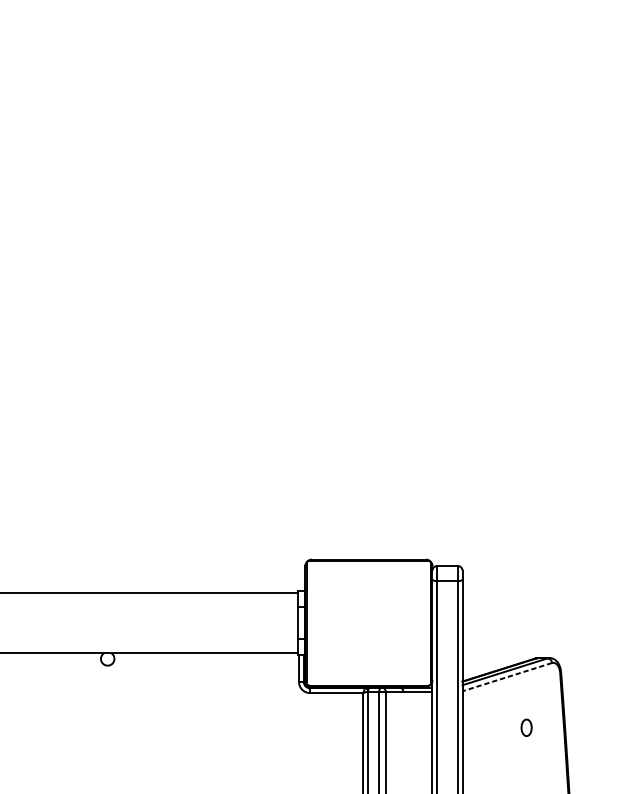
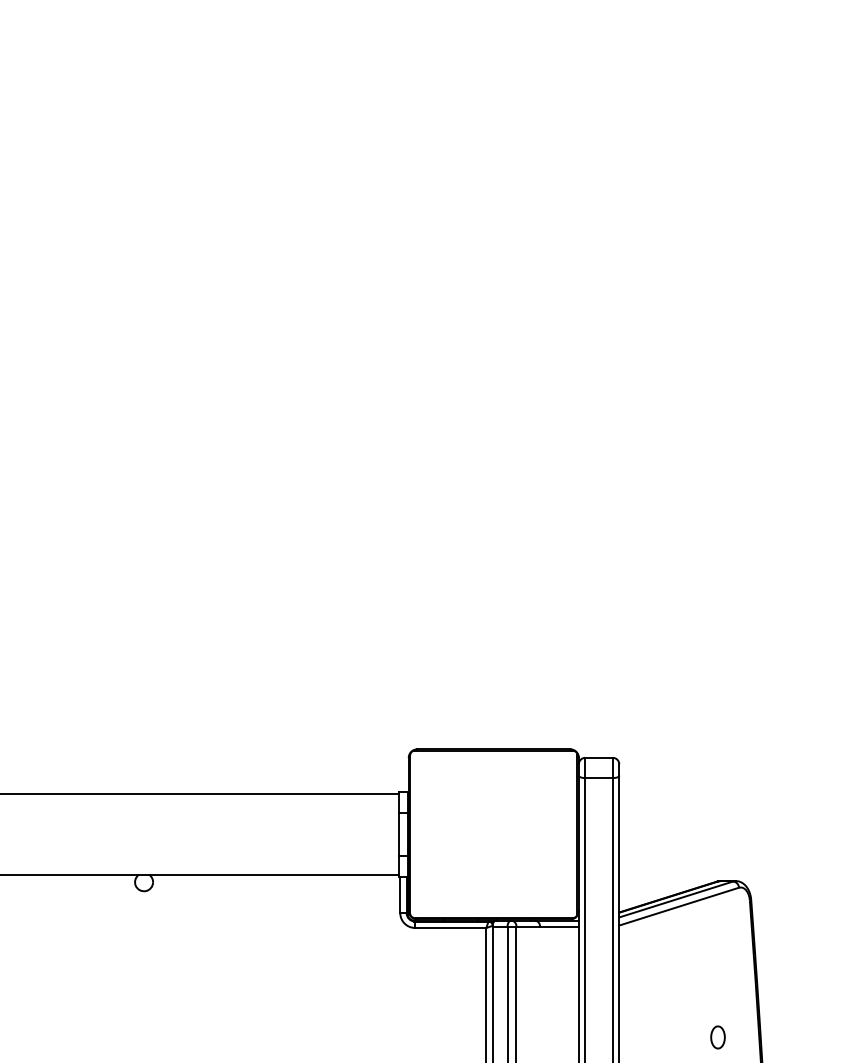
line: (507, 677) -> (679, 906), dashed -> solid
part: (526, 727) -> (717, 1037), moved

